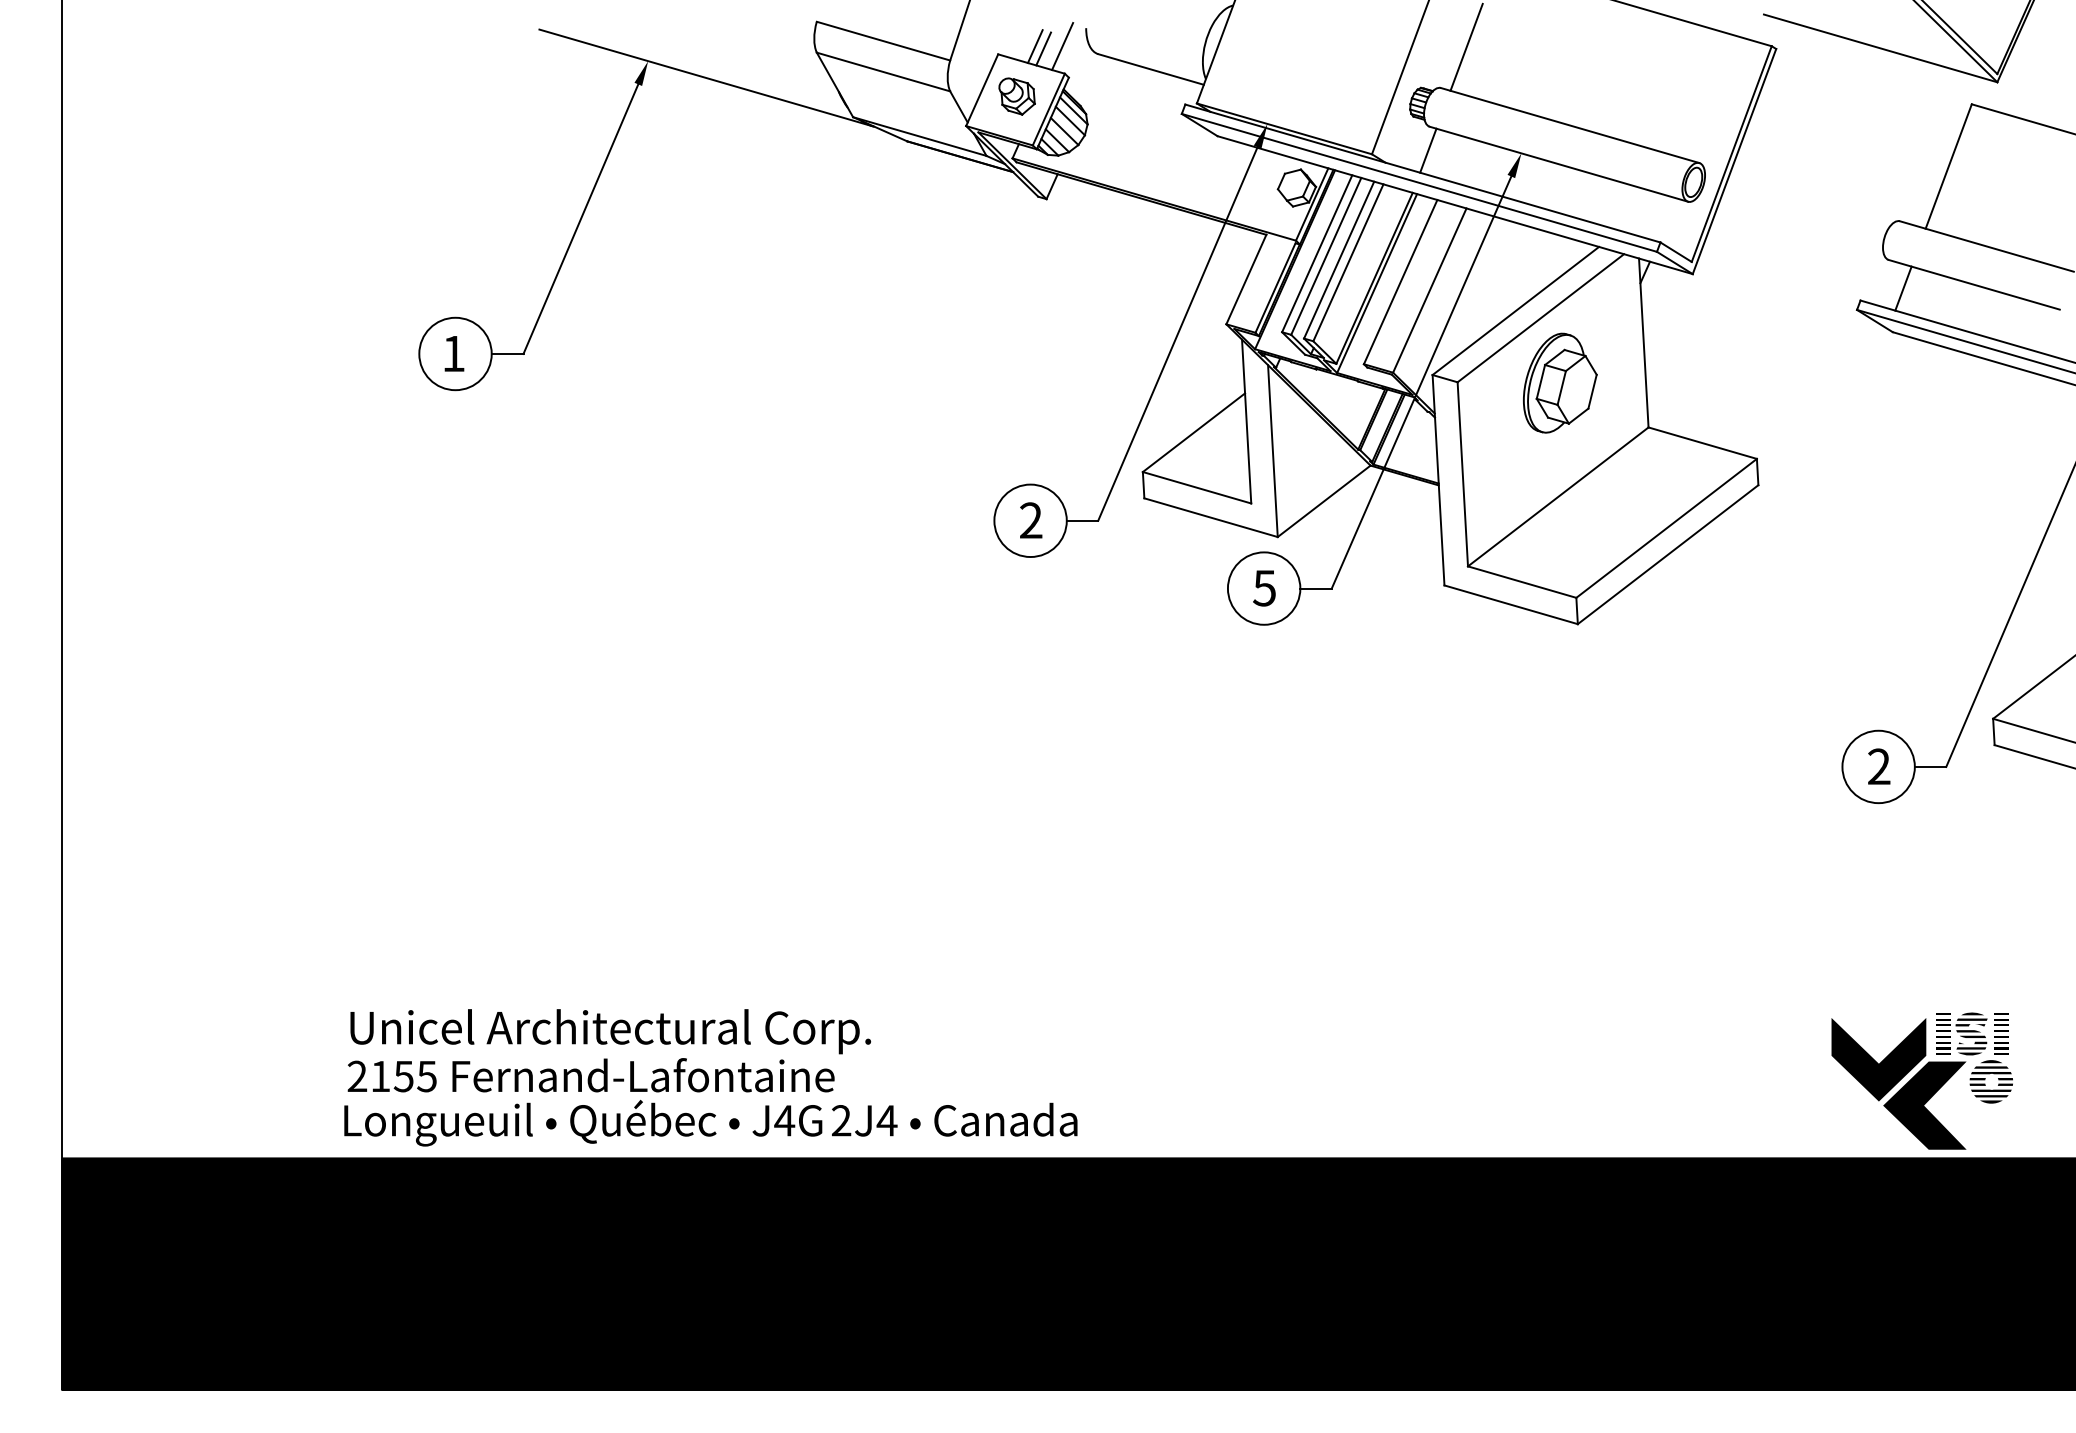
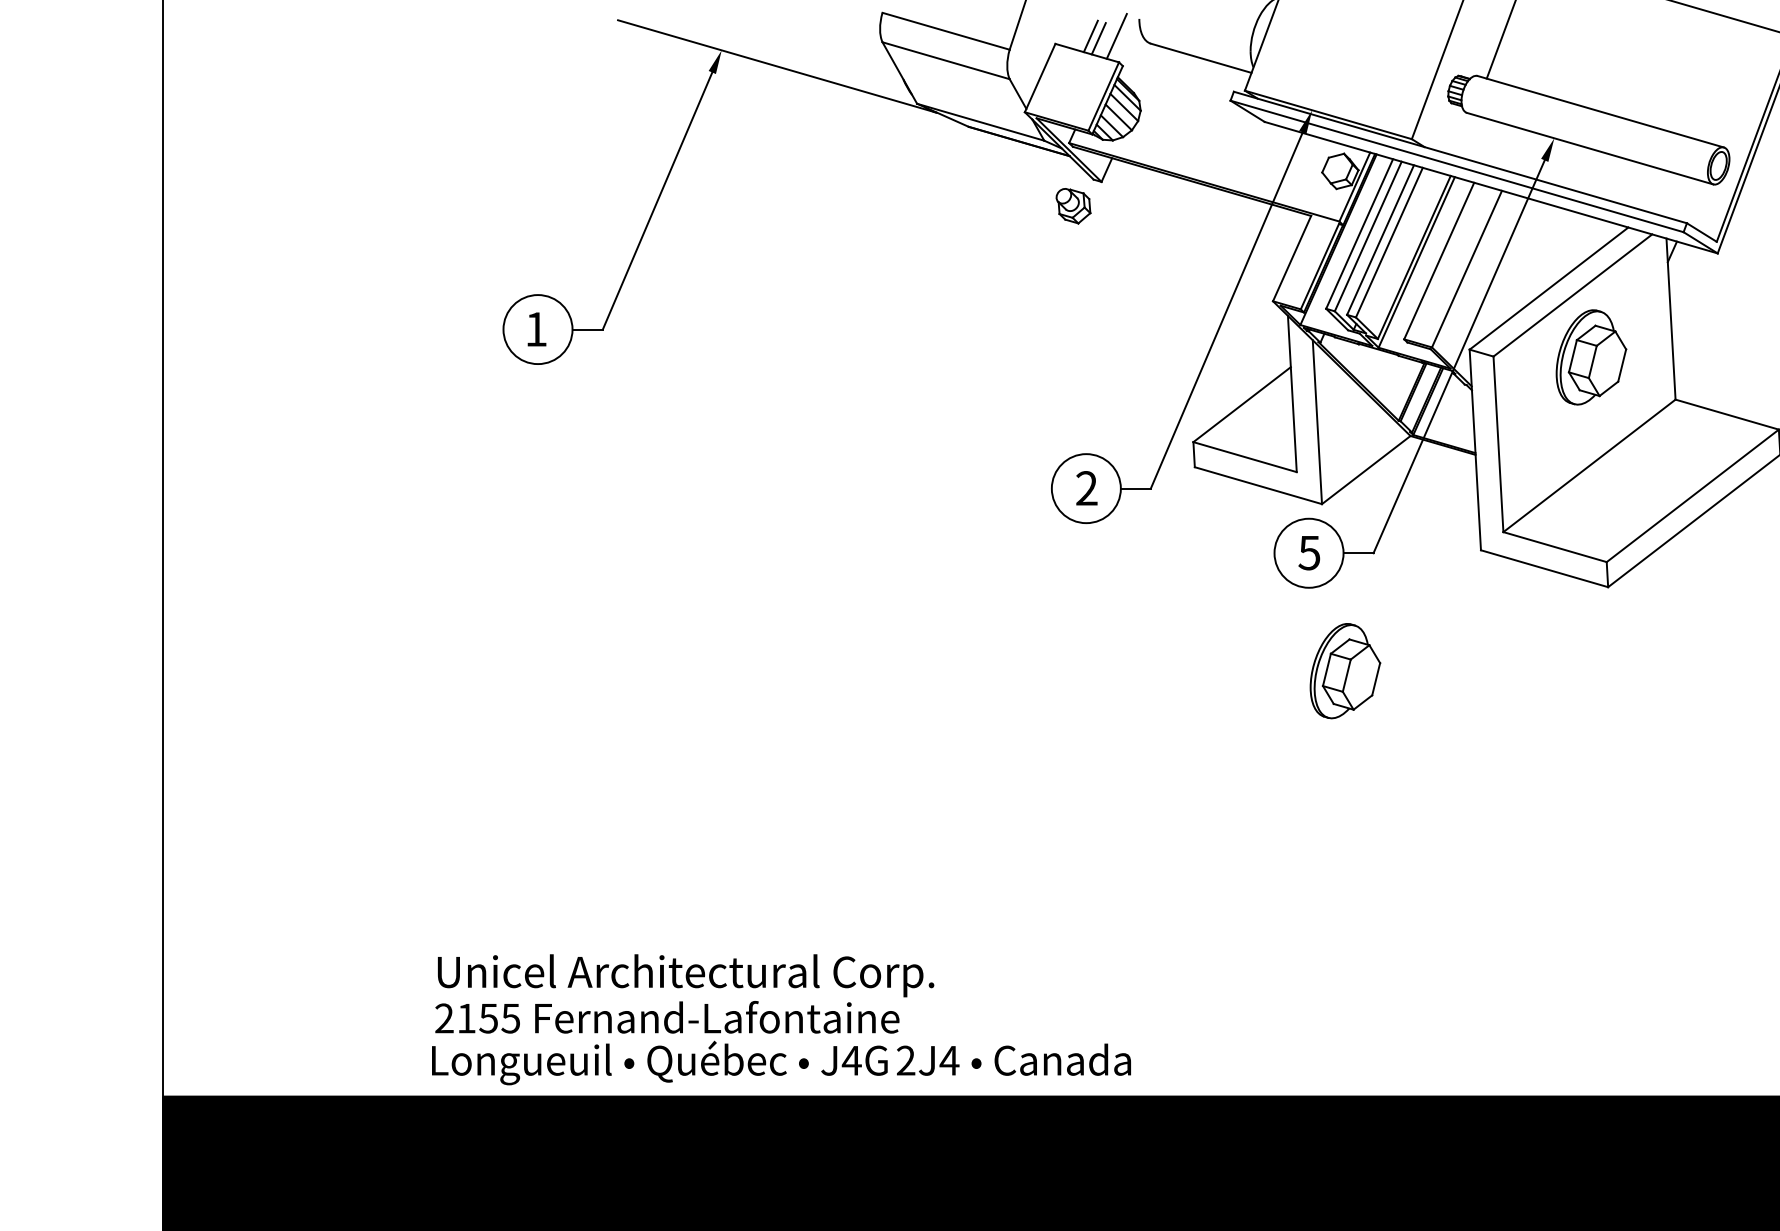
part: (1016, 96) -> (1072, 206), moved
line: (1428, 150) -> (1465, 135), removed
part: (1302, 711) -> (1345, 670), added

